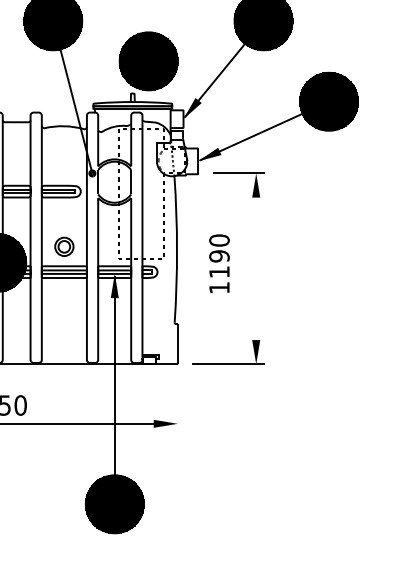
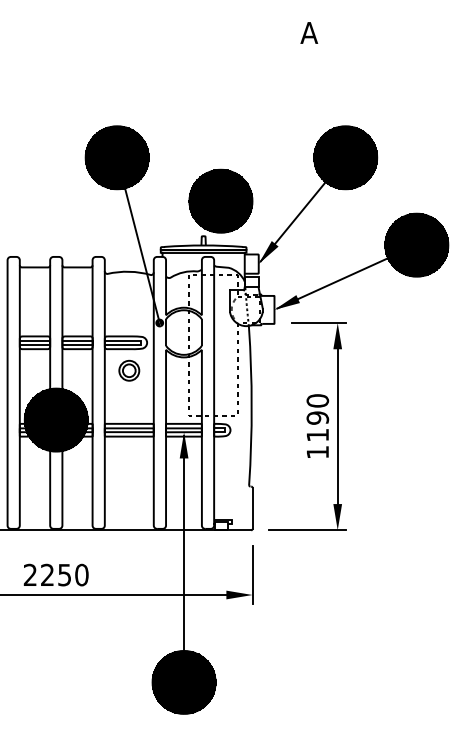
part: (64, 246) -> (129, 370), moved
text: (219, 263) -> (317, 425), moved
line: (256, 268) -> (337, 426), added
line: (177, 404) -> (252, 574), added

